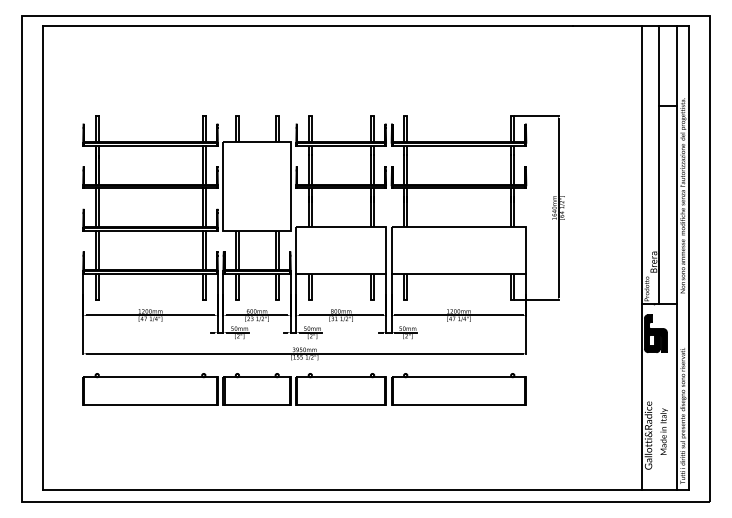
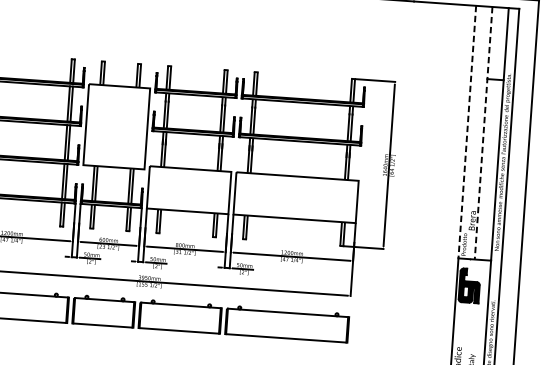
line: (641, 165) -> (467, 132), solid -> dashed
line: (659, 165) -> (483, 133), solid -> dashed

